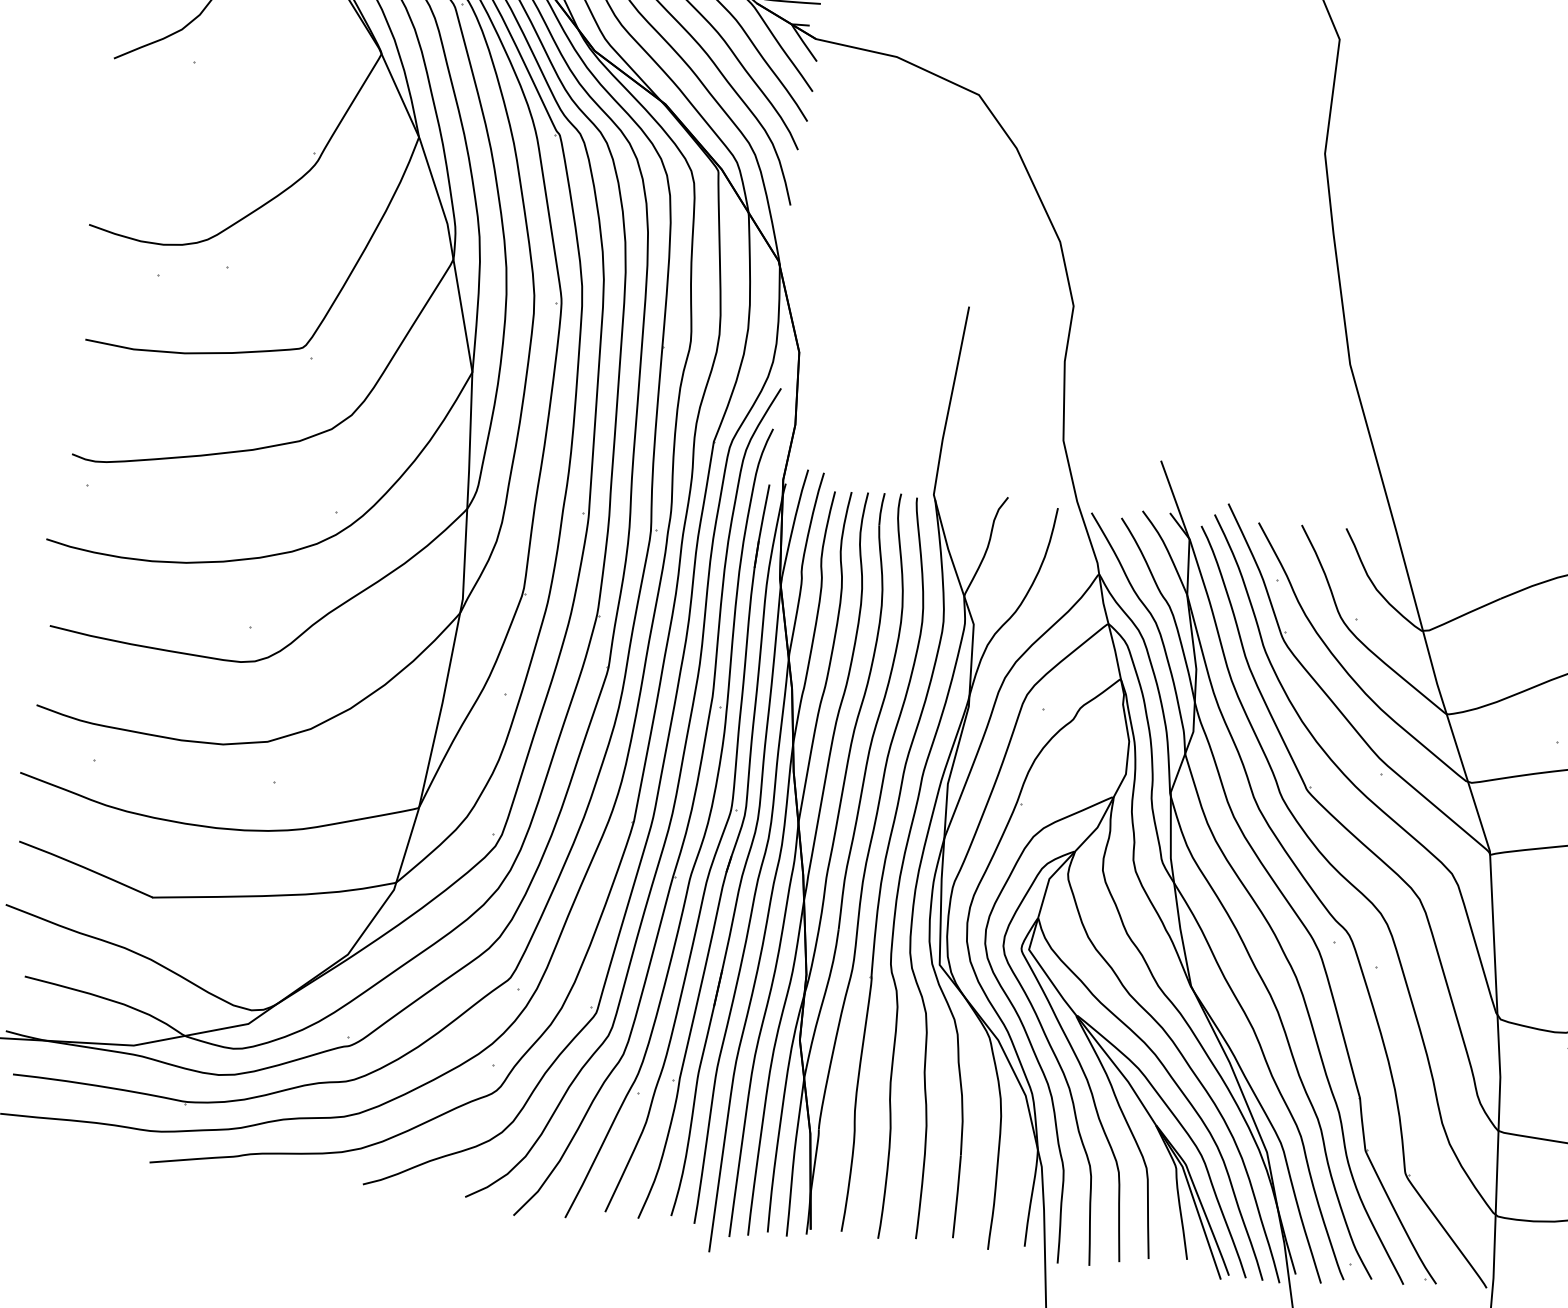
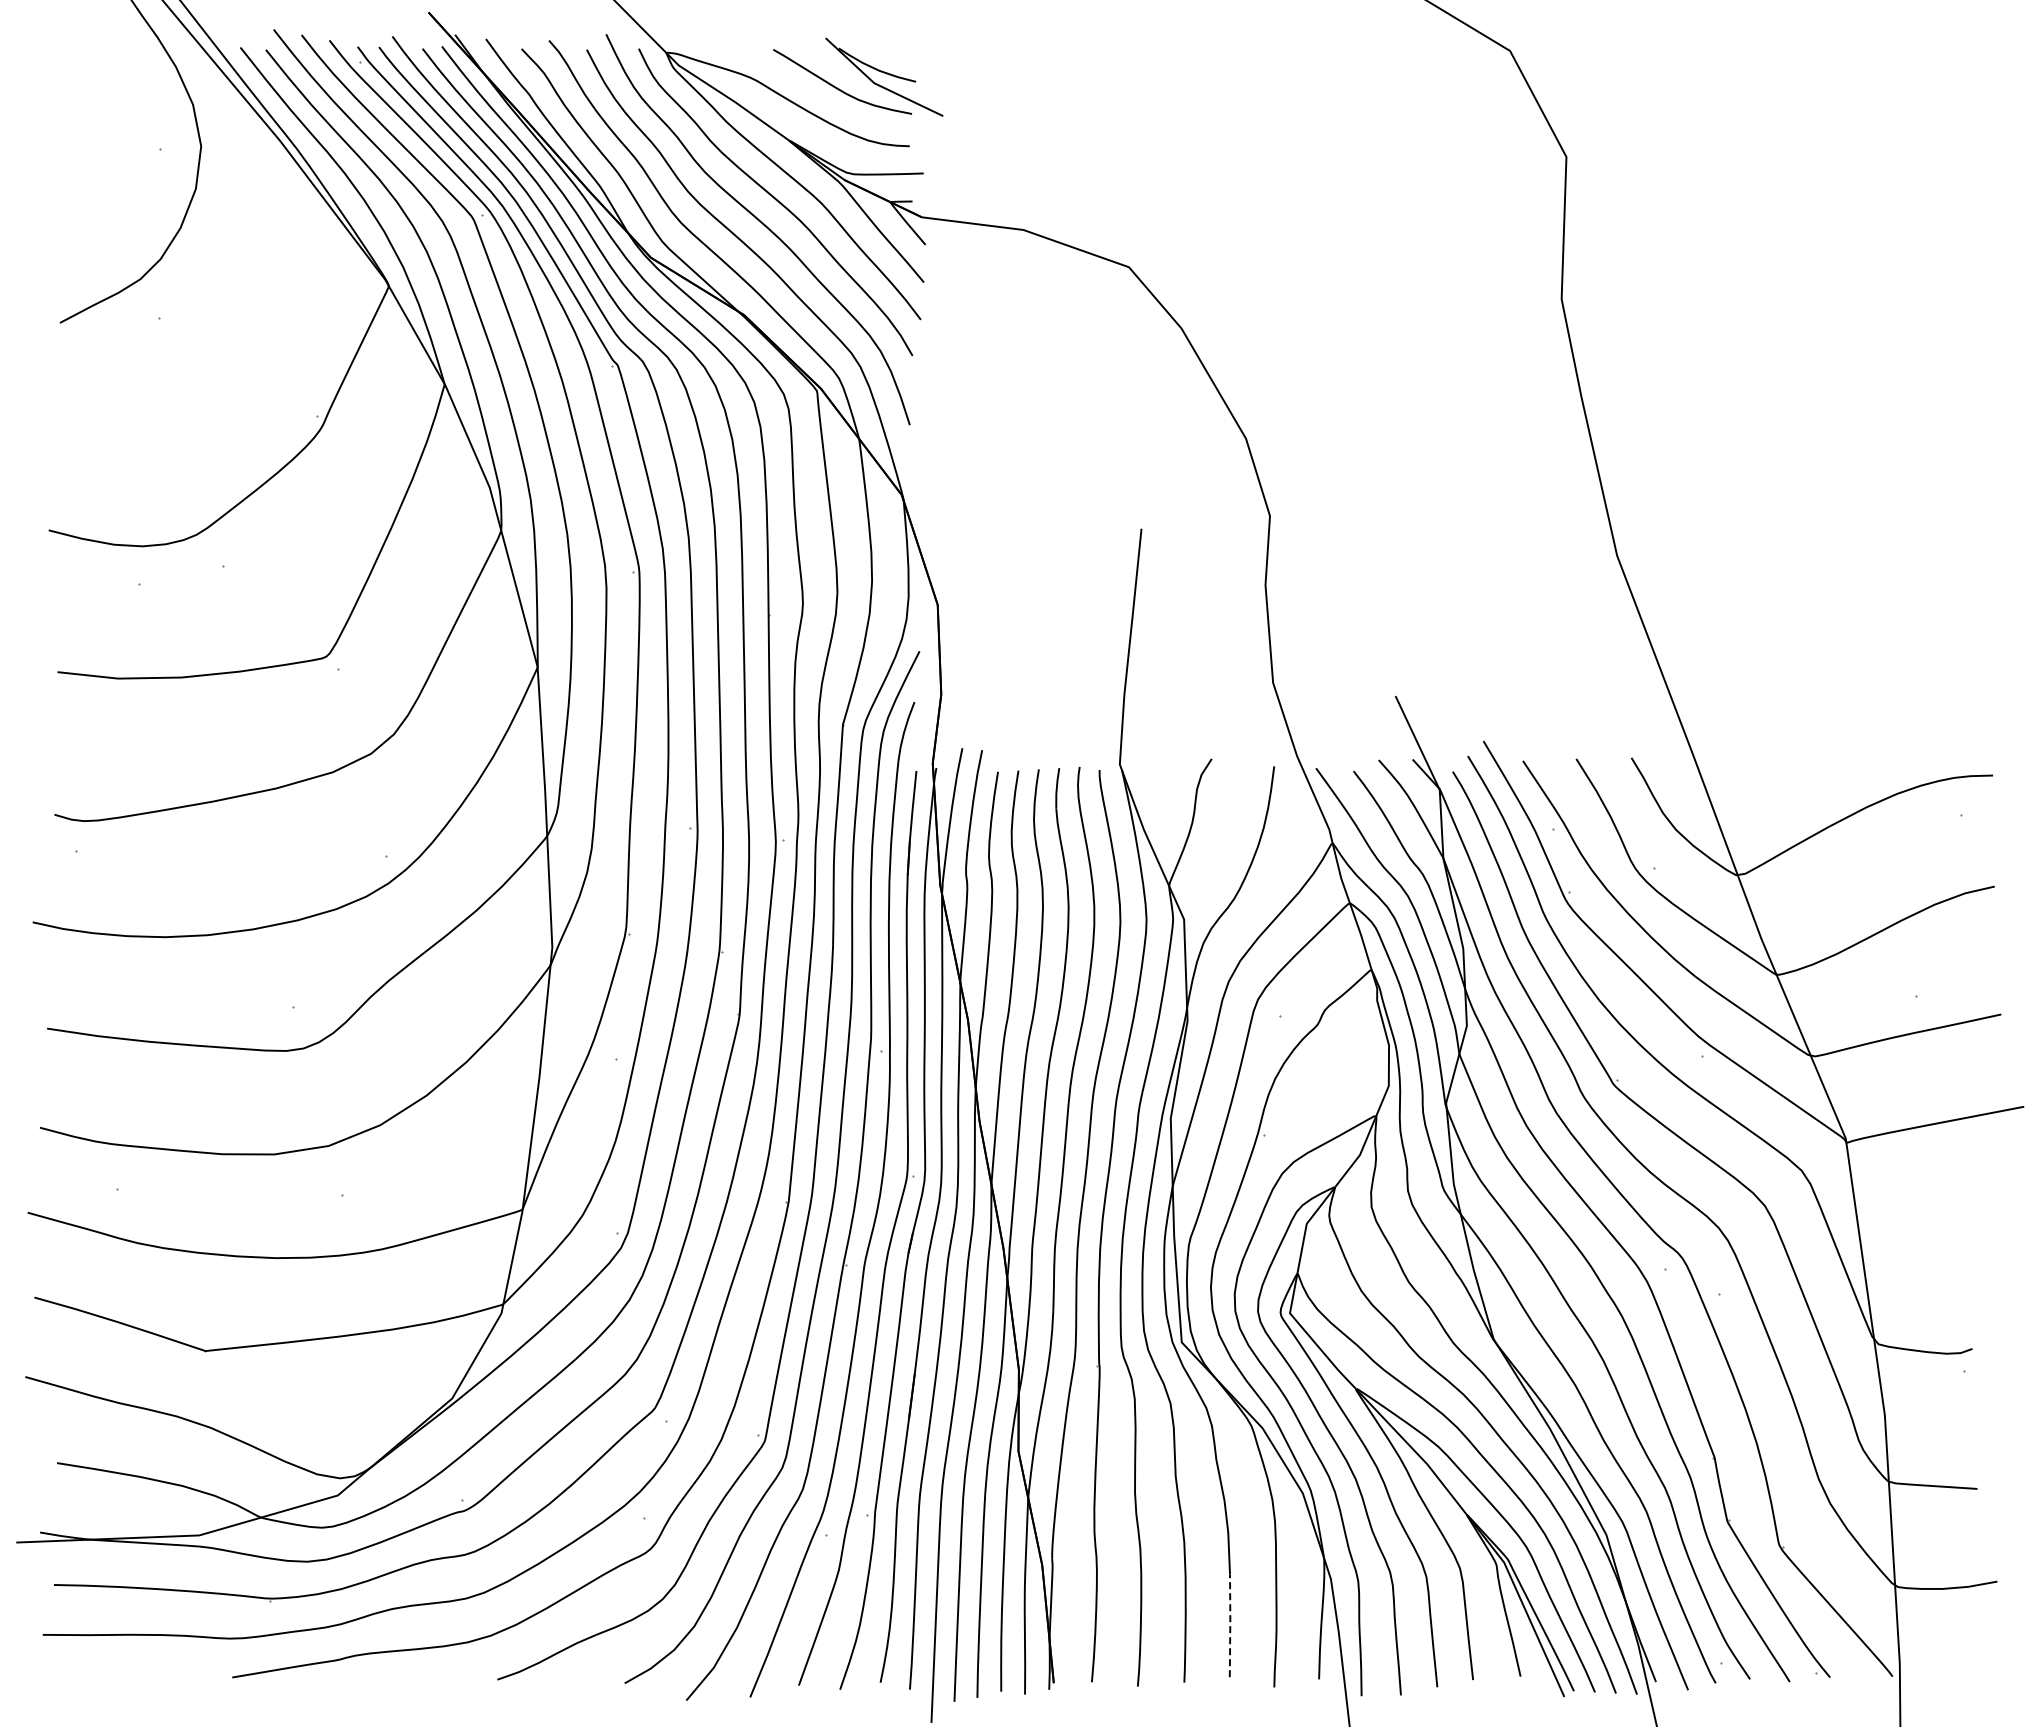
line: (957, 1196) -> (1230, 1625), solid -> dashed

